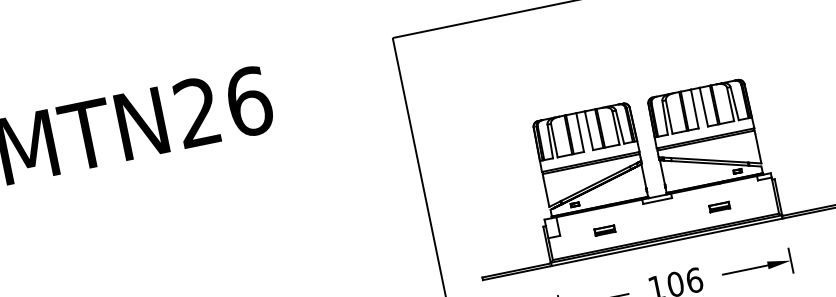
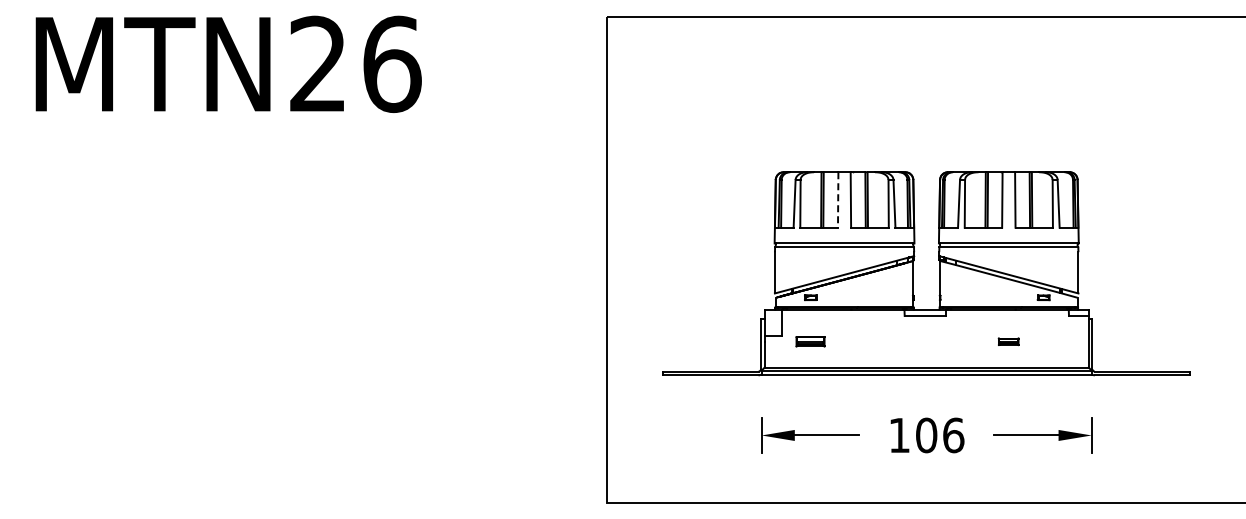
line: (580, 132) -> (838, 200), solid -> dashed
part: (719, 206) -> (1008, 341), size x0.7
part: (604, 230) -> (810, 341), moved

